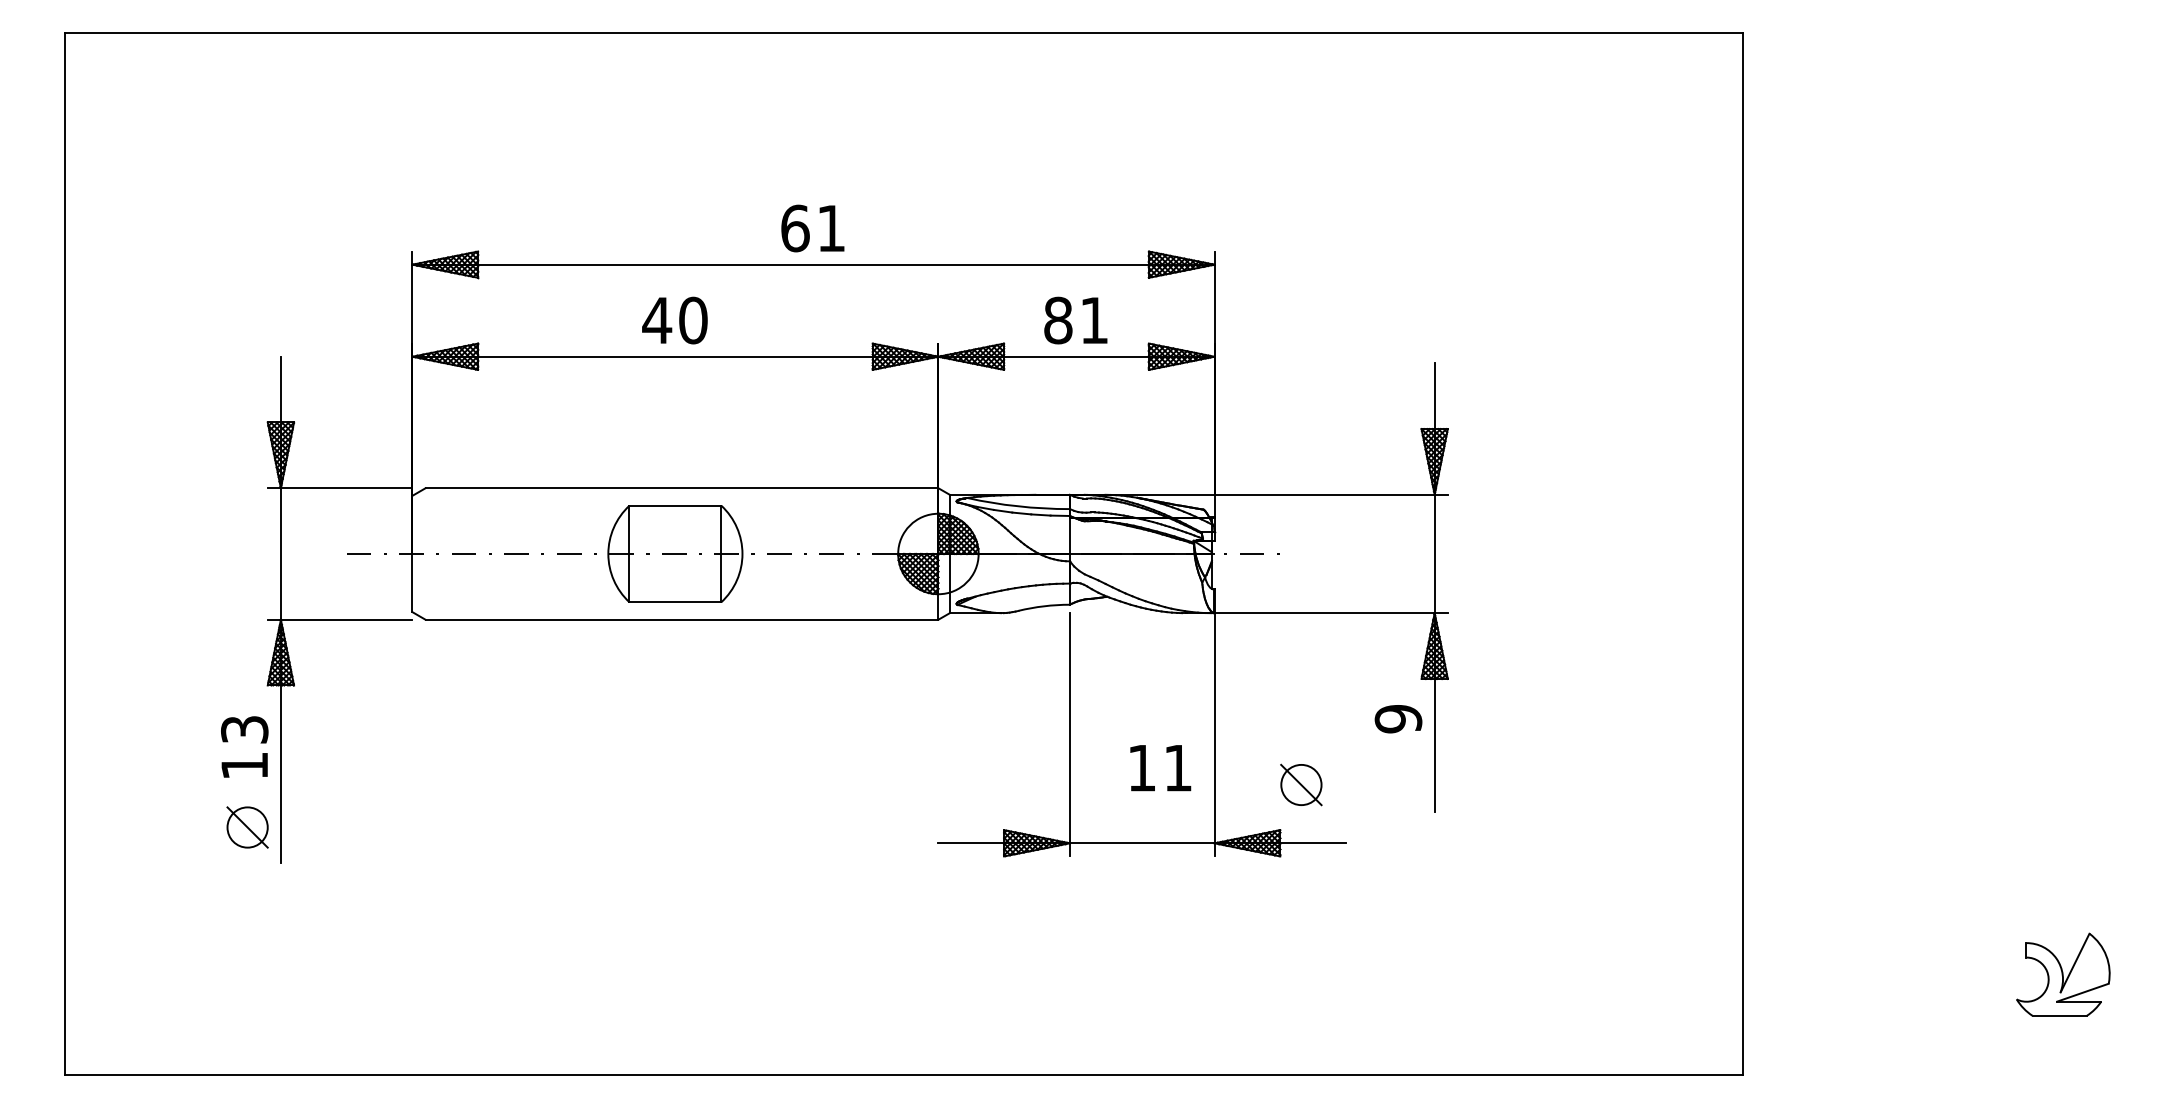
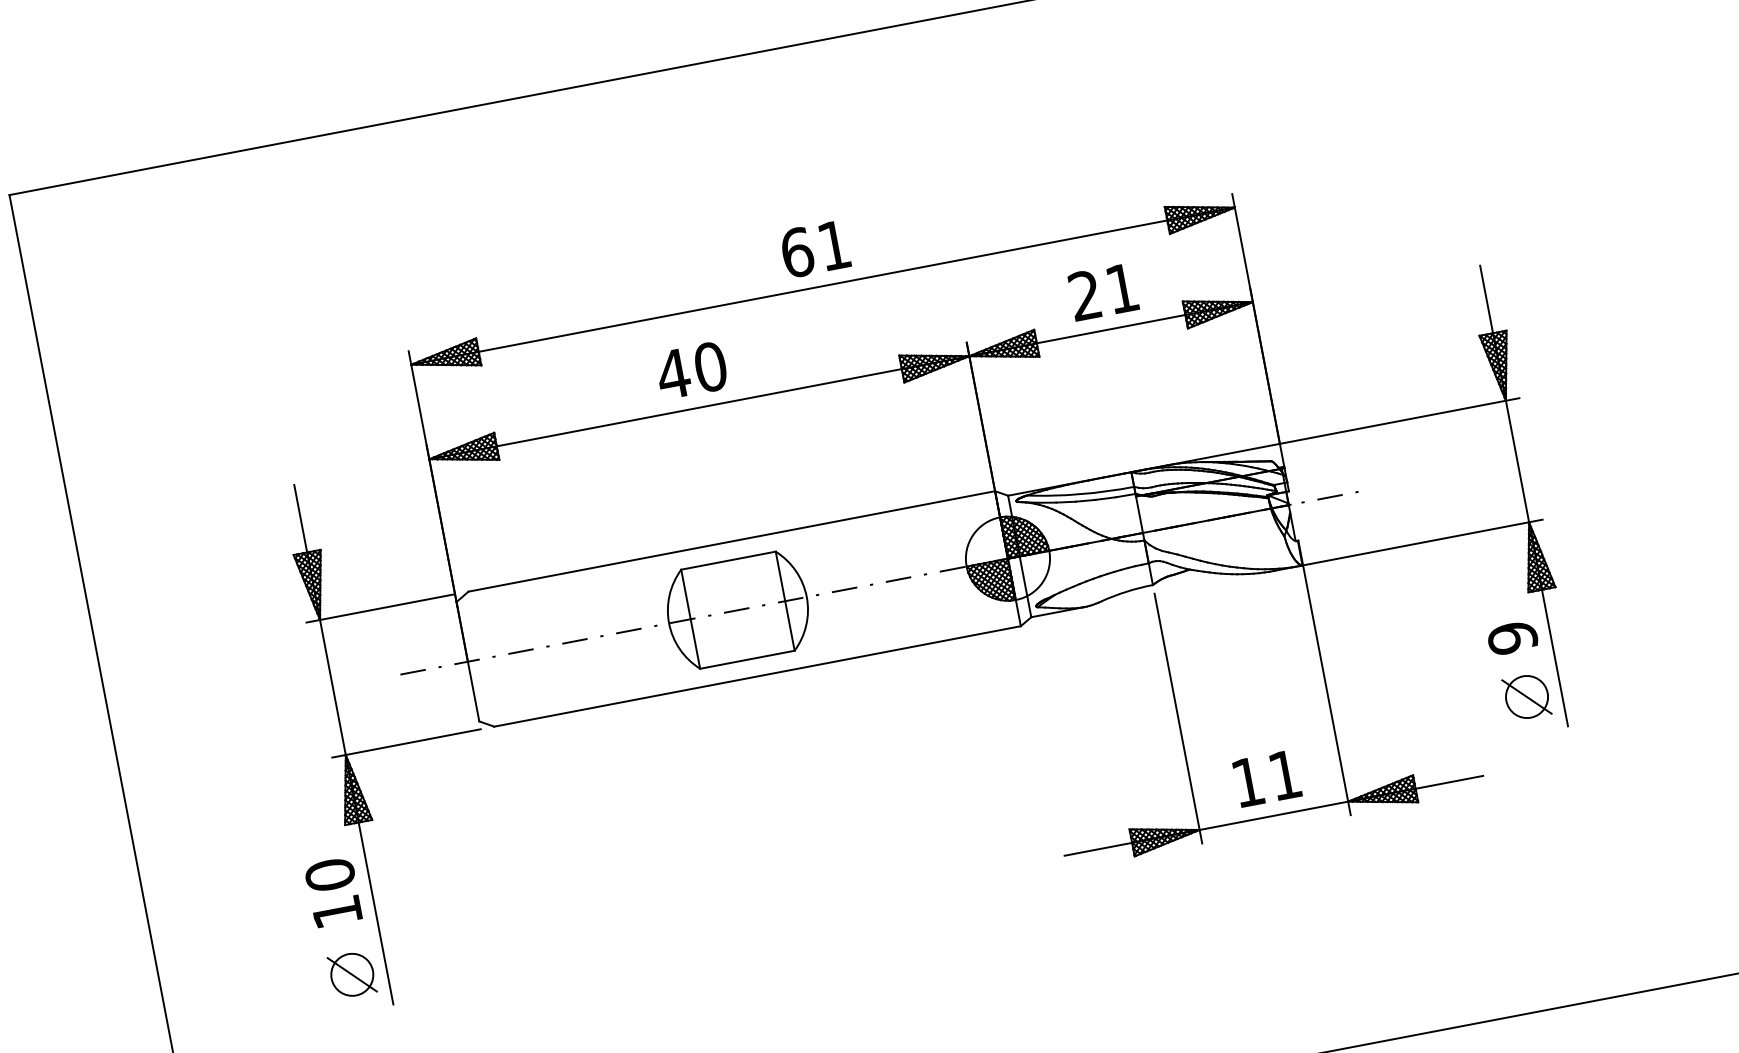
text: (1058, 320) -> (1085, 295), 81 -> 21
text: (244, 729) -> (329, 874), 13 -> 10
text: (1160, 768) -> (1267, 779), moved
part: (1301, 784) -> (1526, 696), moved

